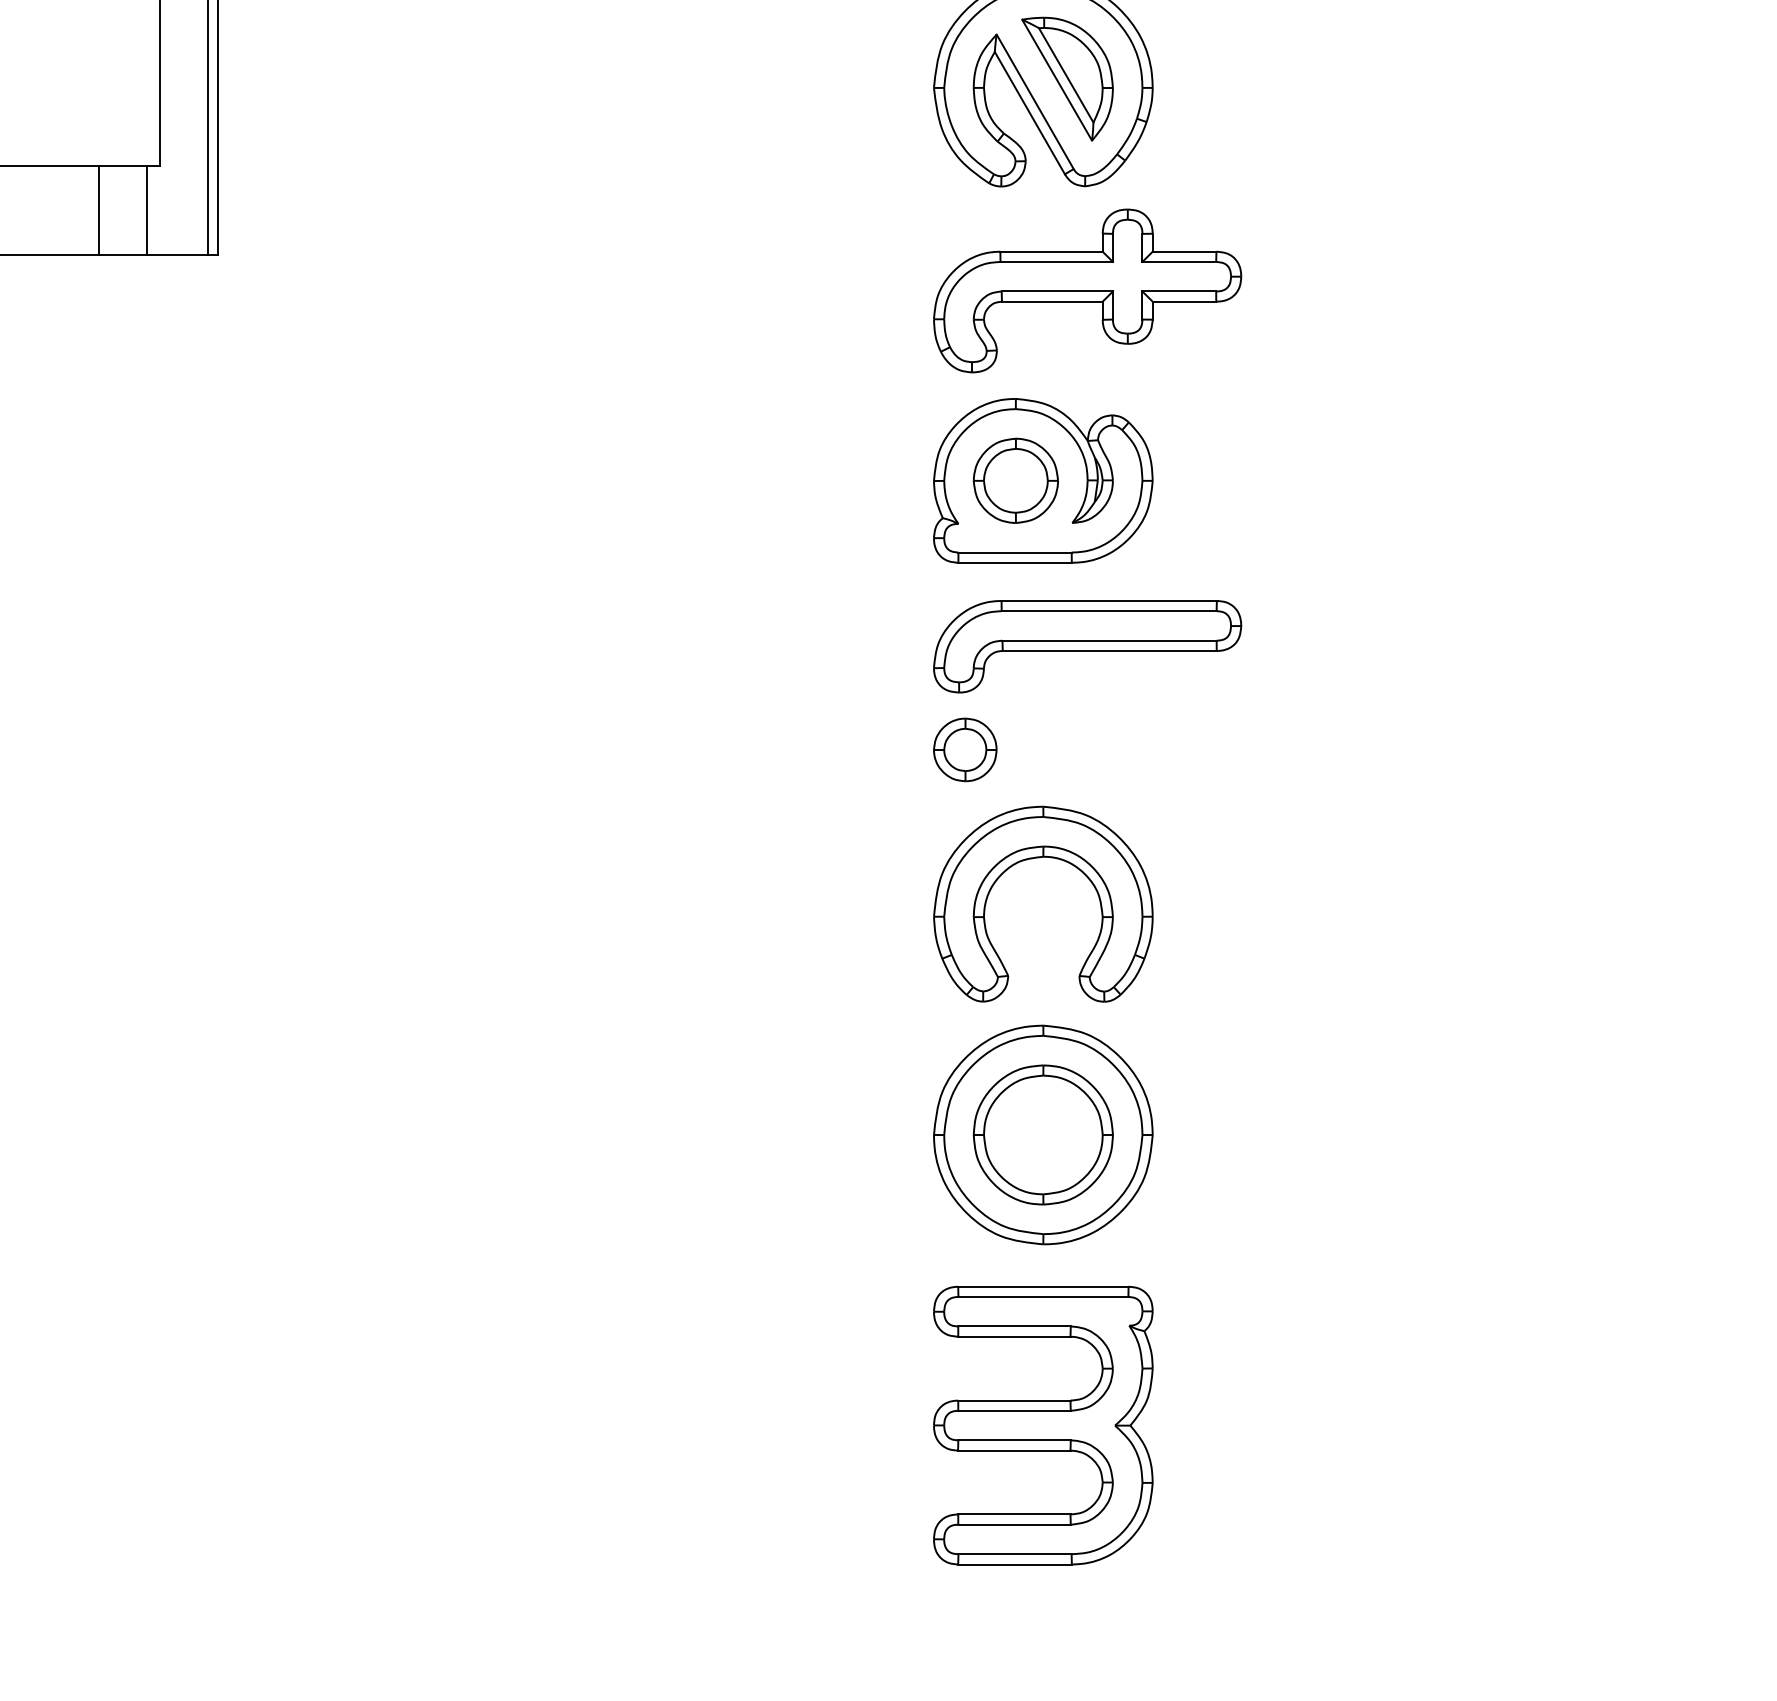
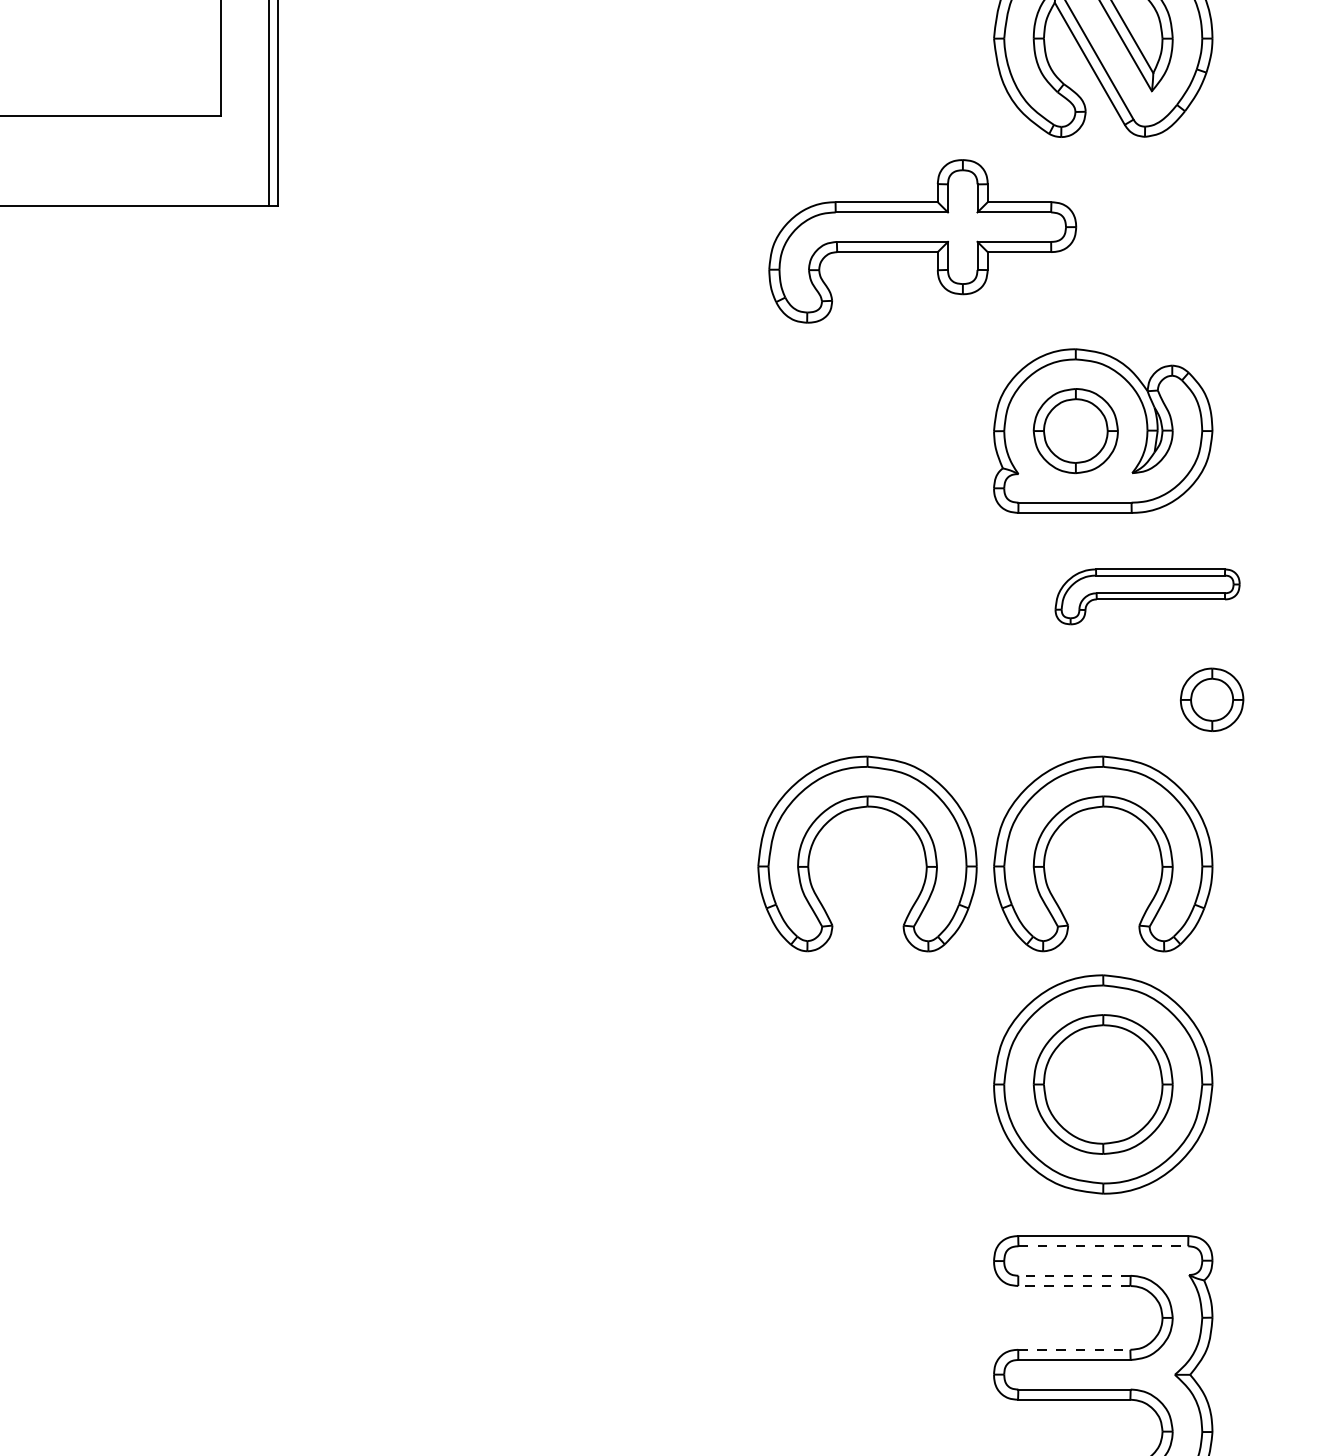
line: (98, 210) -> (159, 161), removed
line: (146, 210) -> (207, 161), removed
part: (1087, 290) -> (922, 240), moved
part: (1087, 646) -> (1147, 596), size x0.6
part: (965, 749) -> (1212, 699), moved
part: (803, 858) -> (863, 808), added
line: (1043, 1296) -> (1103, 1245), solid -> dashed
line: (1014, 1326) -> (1074, 1275), solid -> dashed
line: (1013, 1336) -> (1073, 1285), solid -> dashed
line: (1014, 1400) -> (1074, 1349), solid -> dashed

